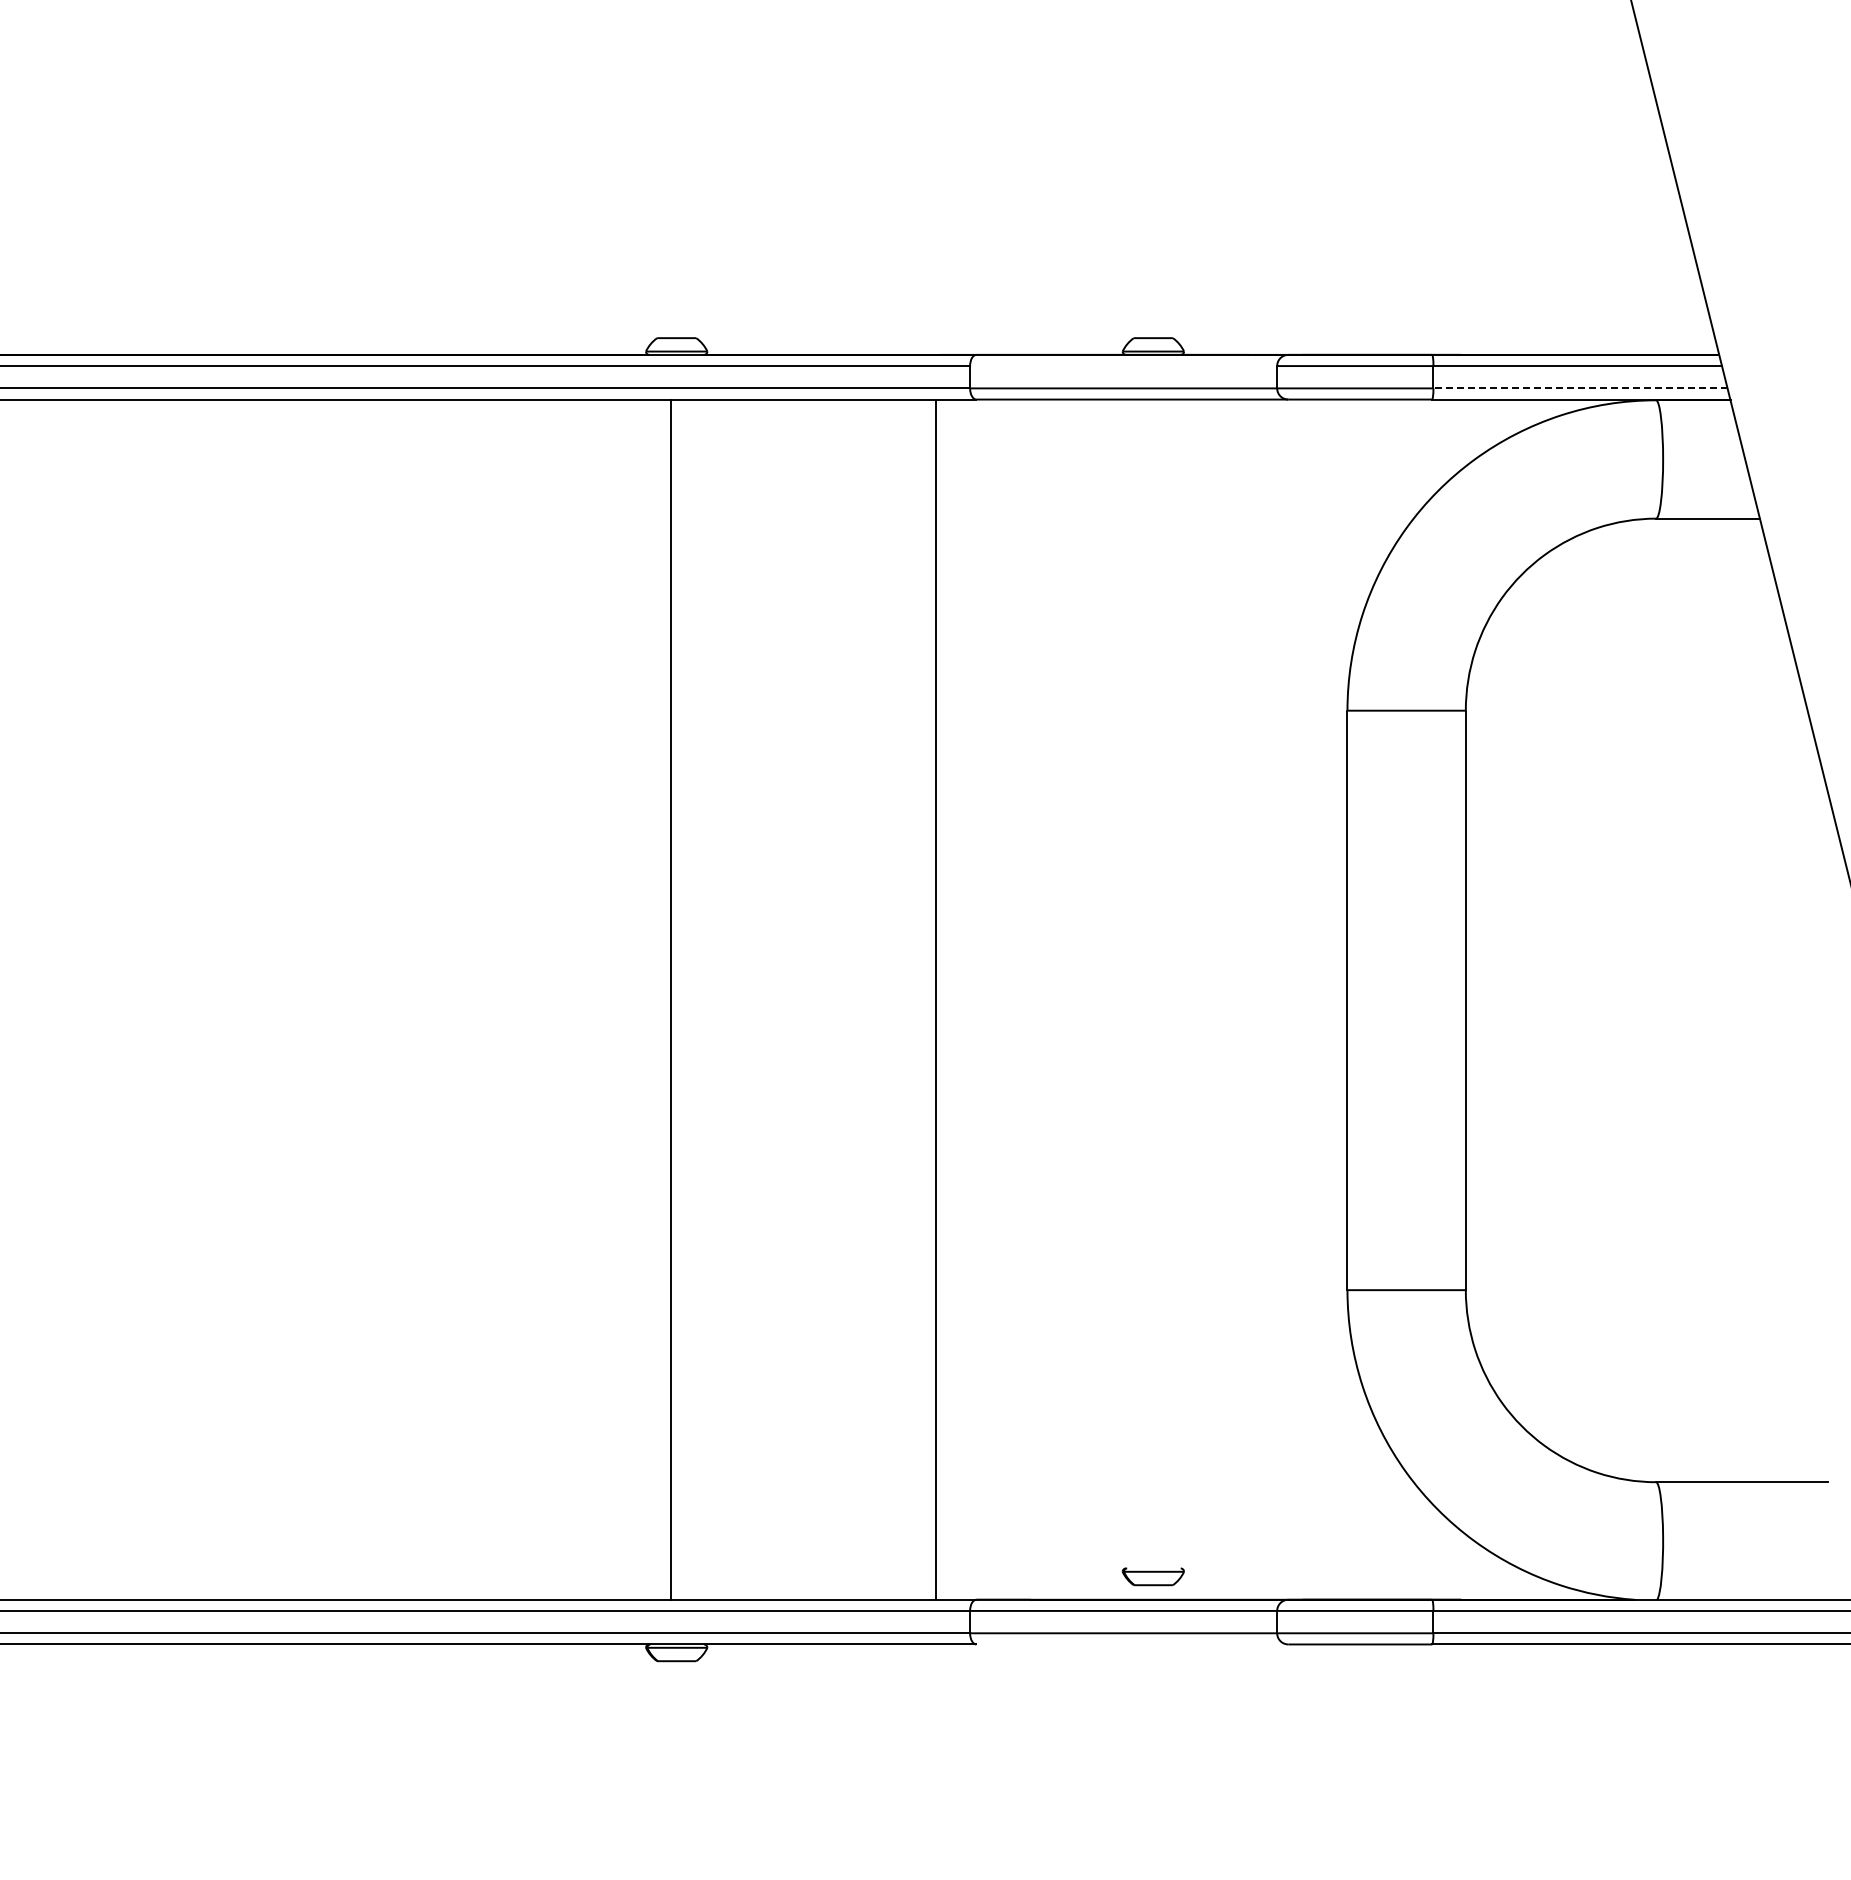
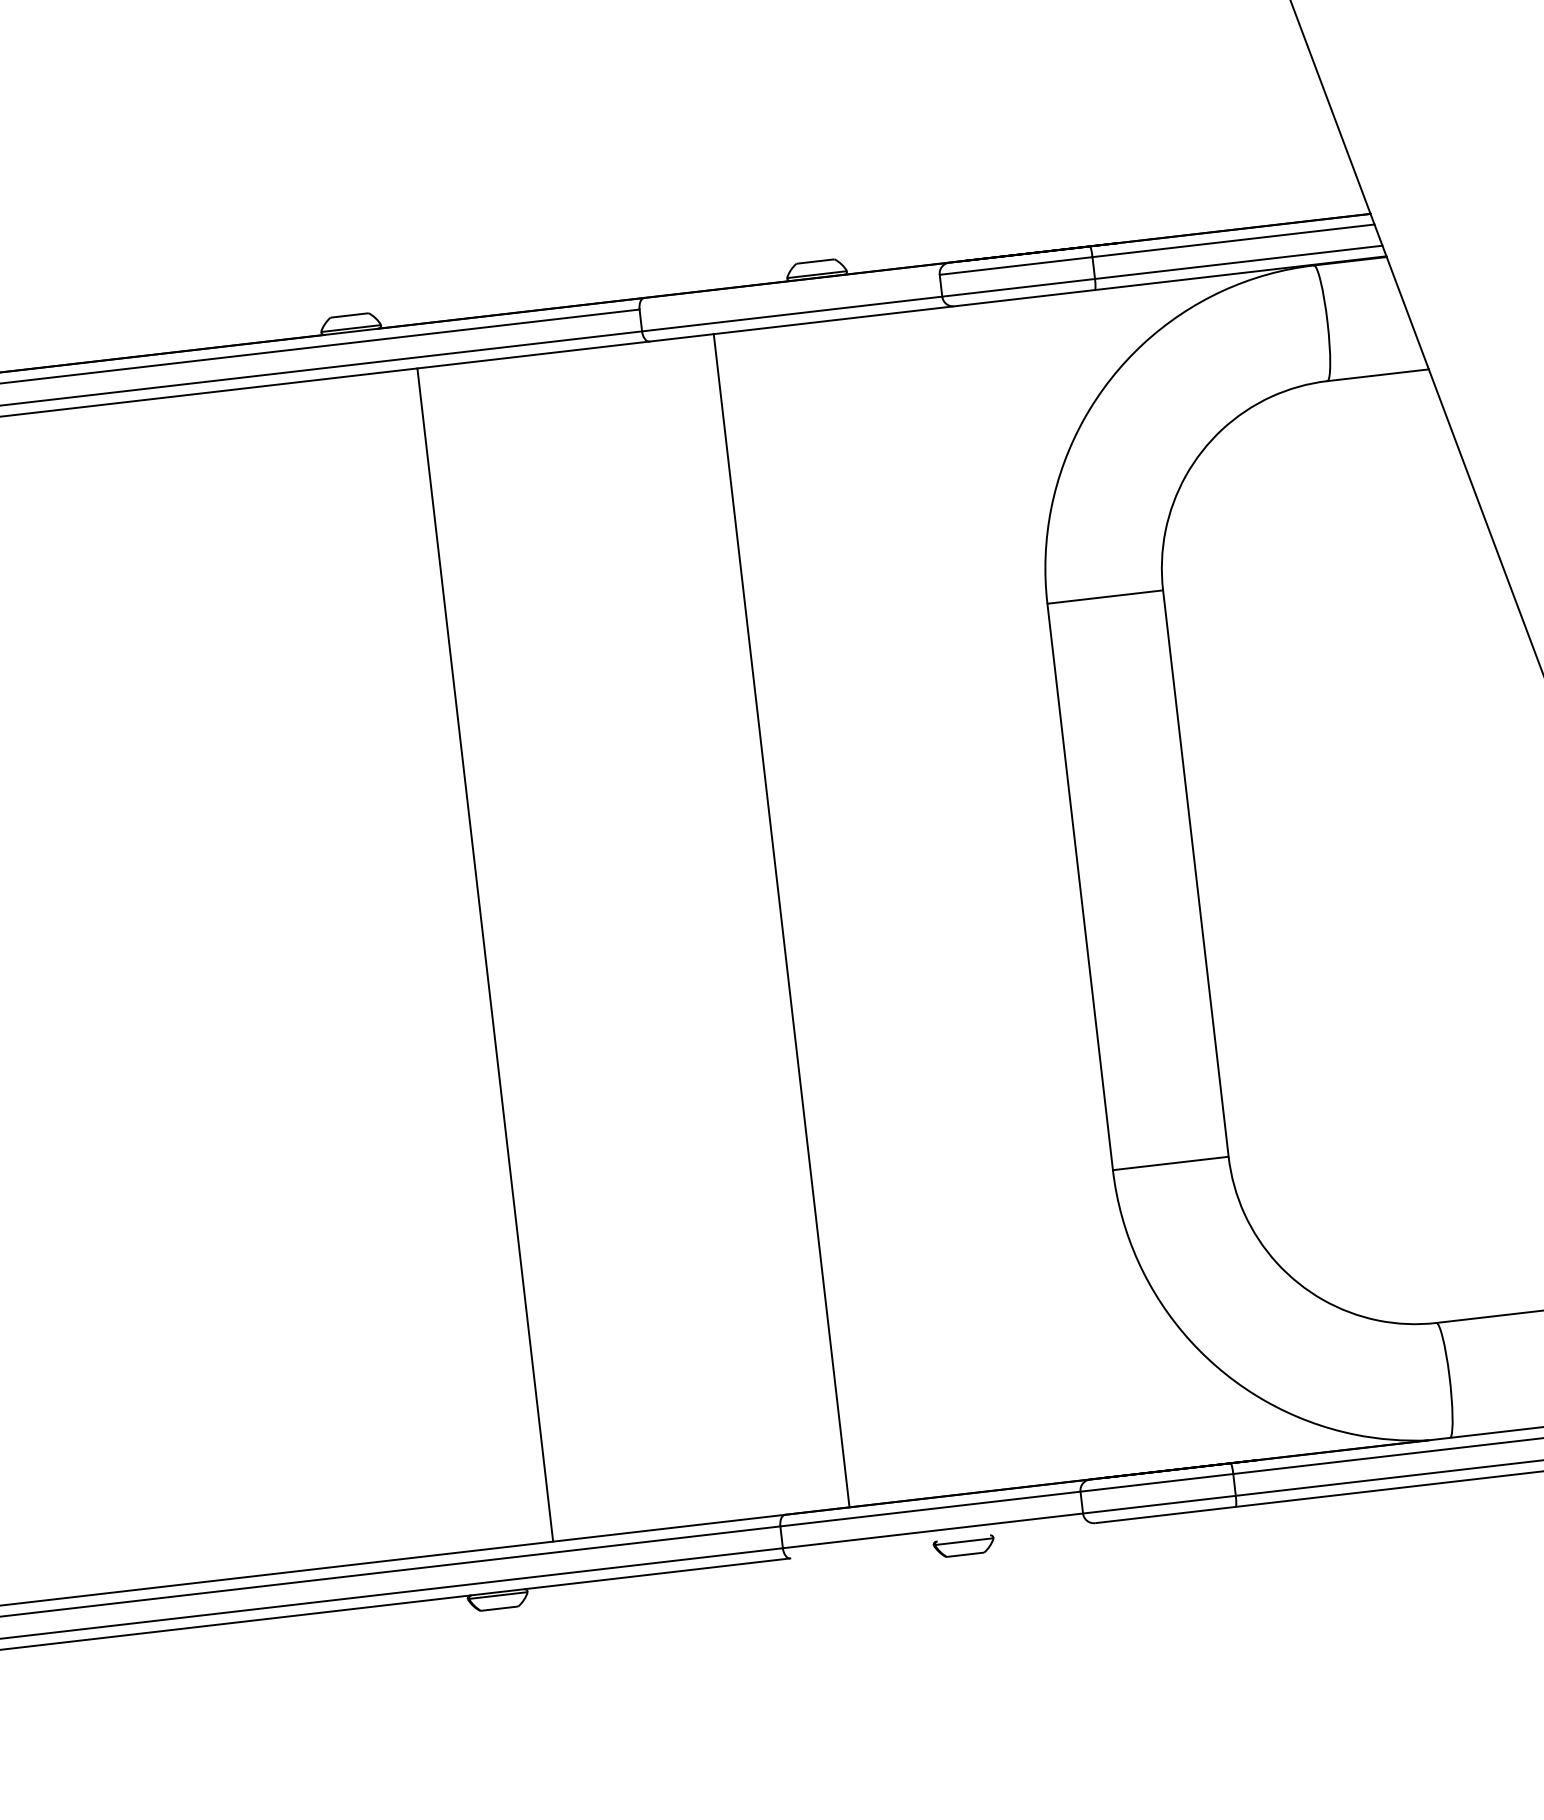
line: (1580, 388) -> (1238, 262), dashed -> solid
line: (670, 999) -> (484, 954), moved
line: (936, 999) -> (781, 920), moved
part: (1152, 1576) -> (963, 1546), moved

